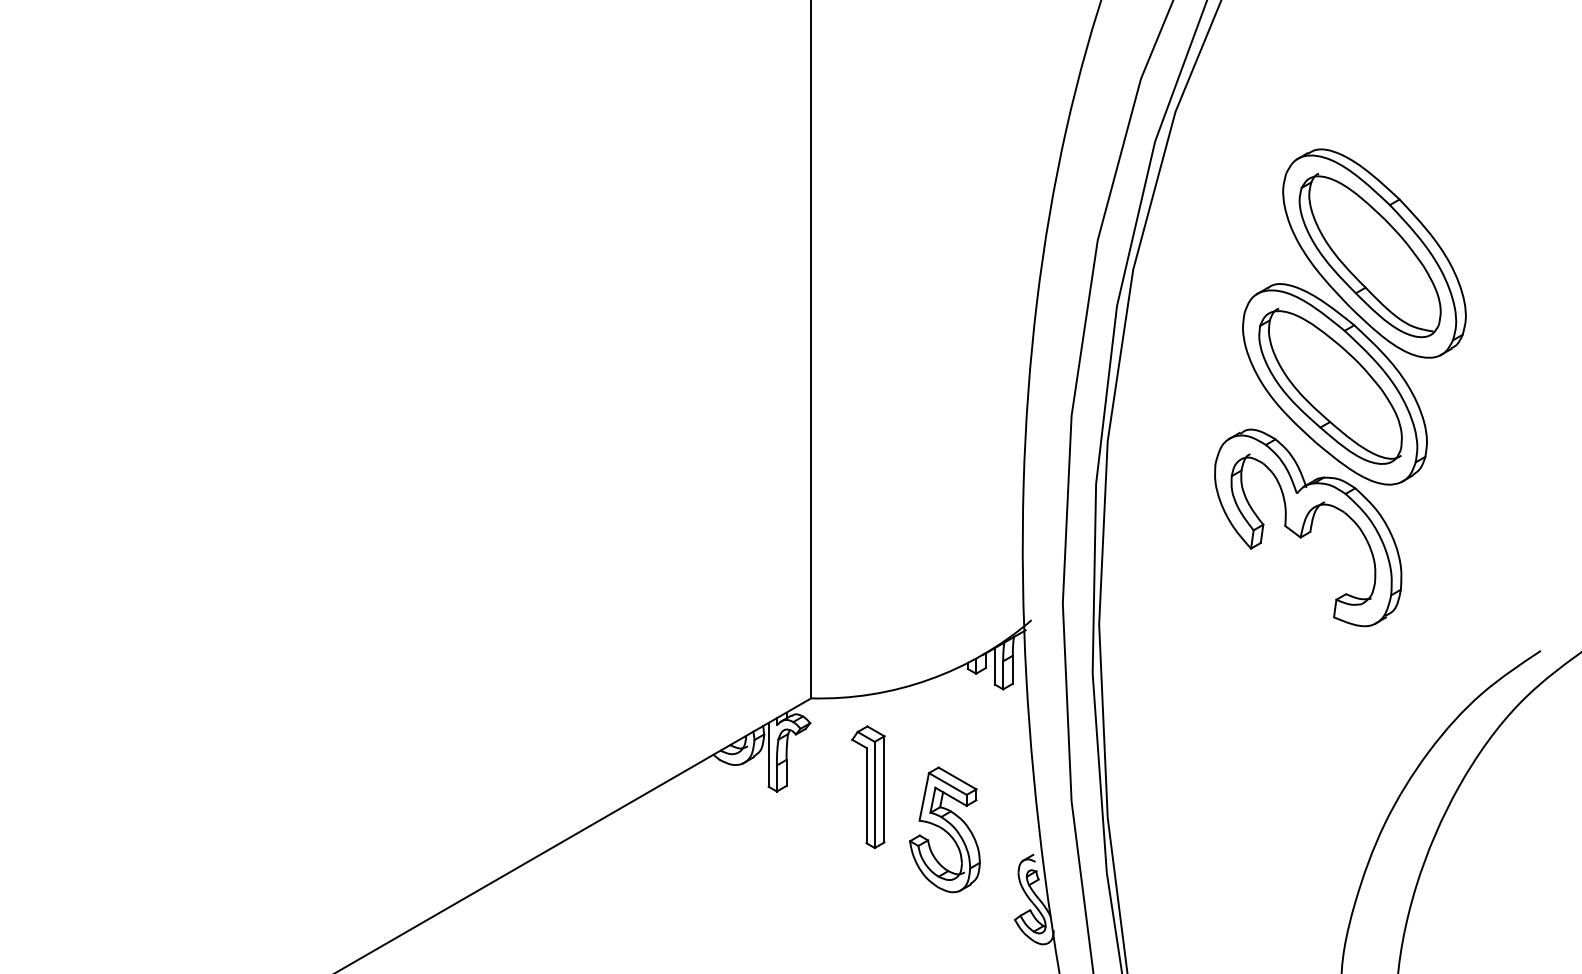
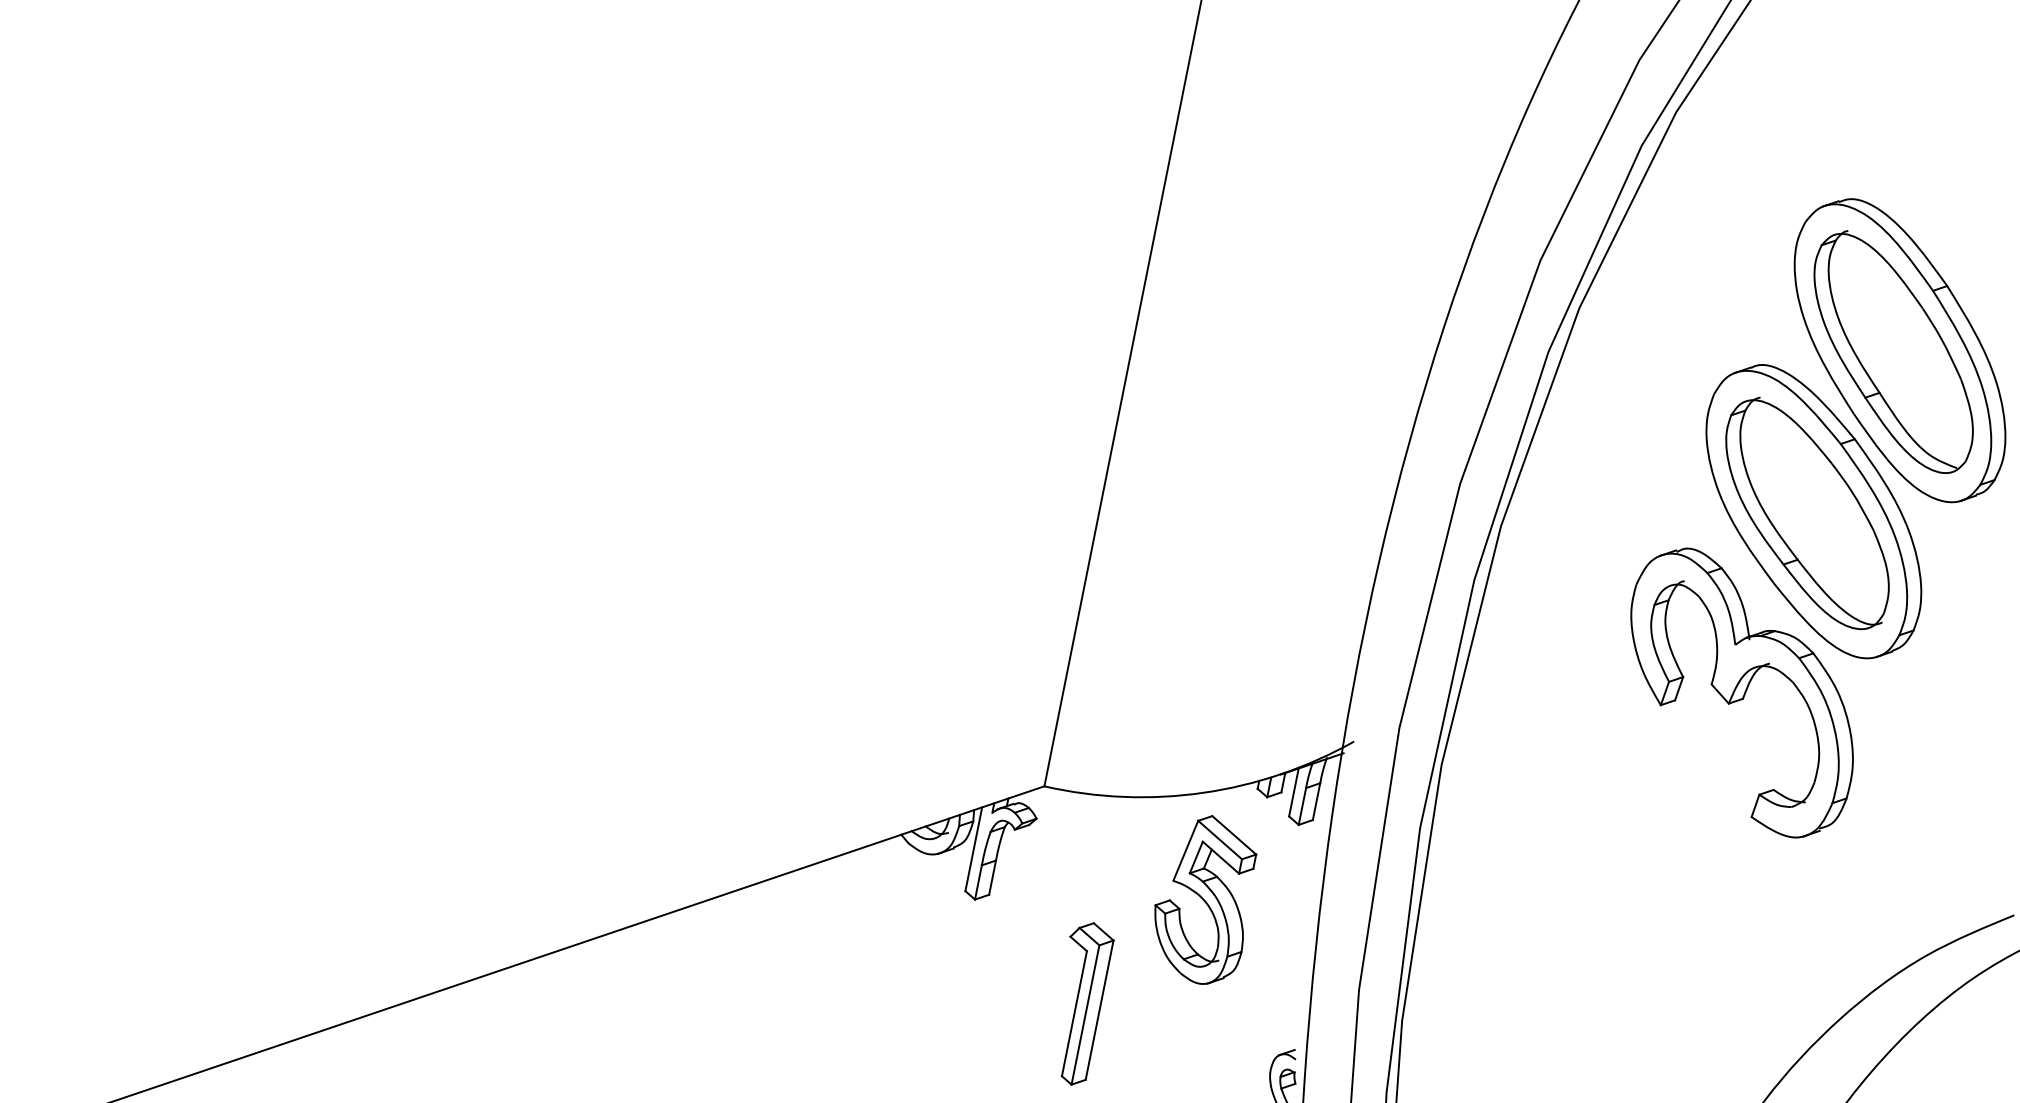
part: (868, 787) -> (1079, 1003), moved
part: (944, 829) -> (1203, 898), moved

